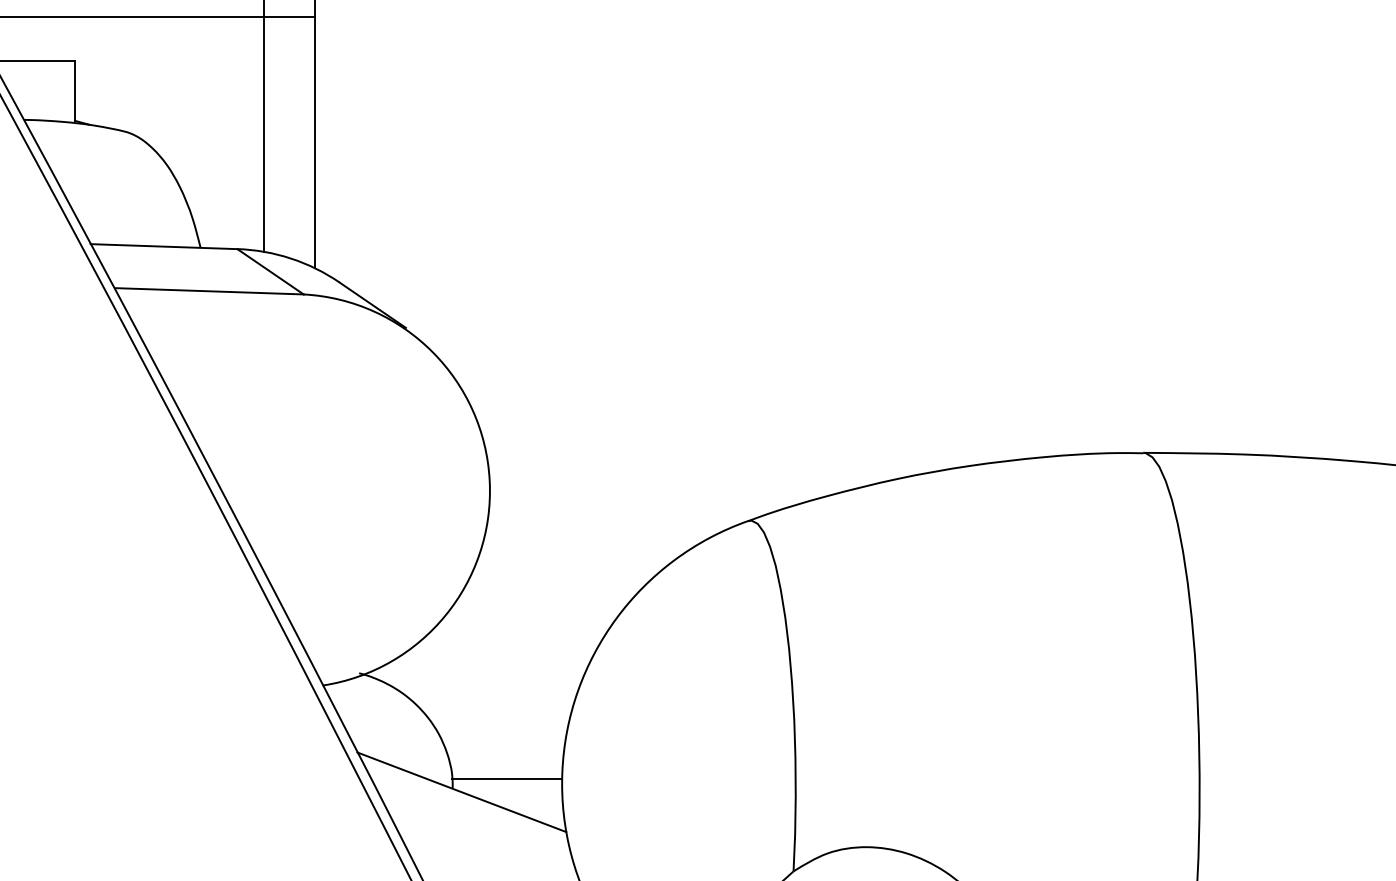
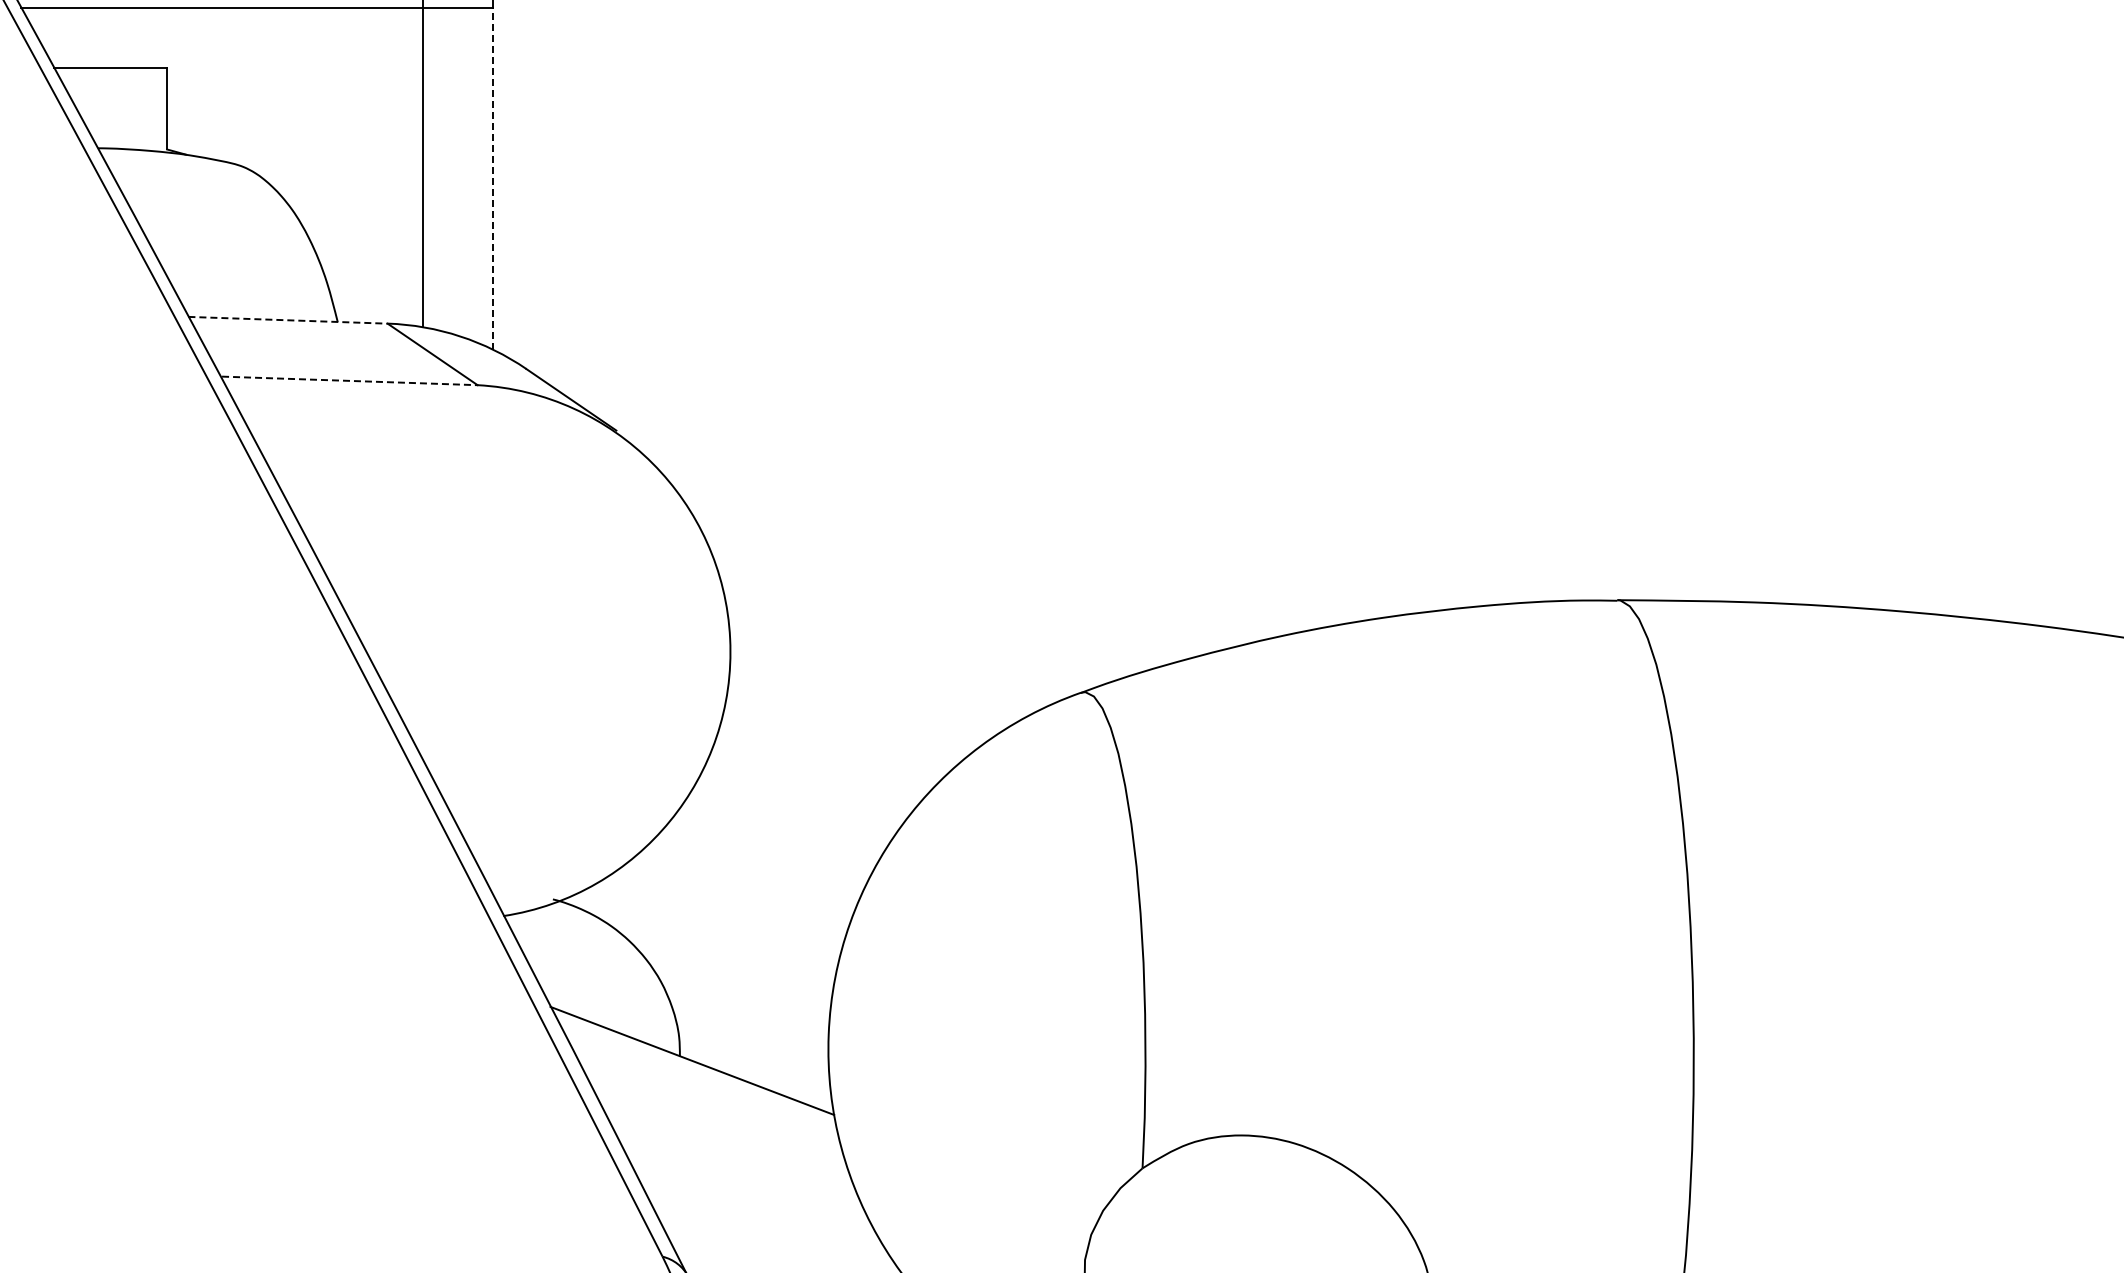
line: (314, 142) -> (492, 178), solid -> dashed
line: (164, 246) -> (288, 320), solid -> dashed
line: (209, 291) -> (349, 380), solid -> dashed
line: (506, 779) -> (753, 1043), removed

